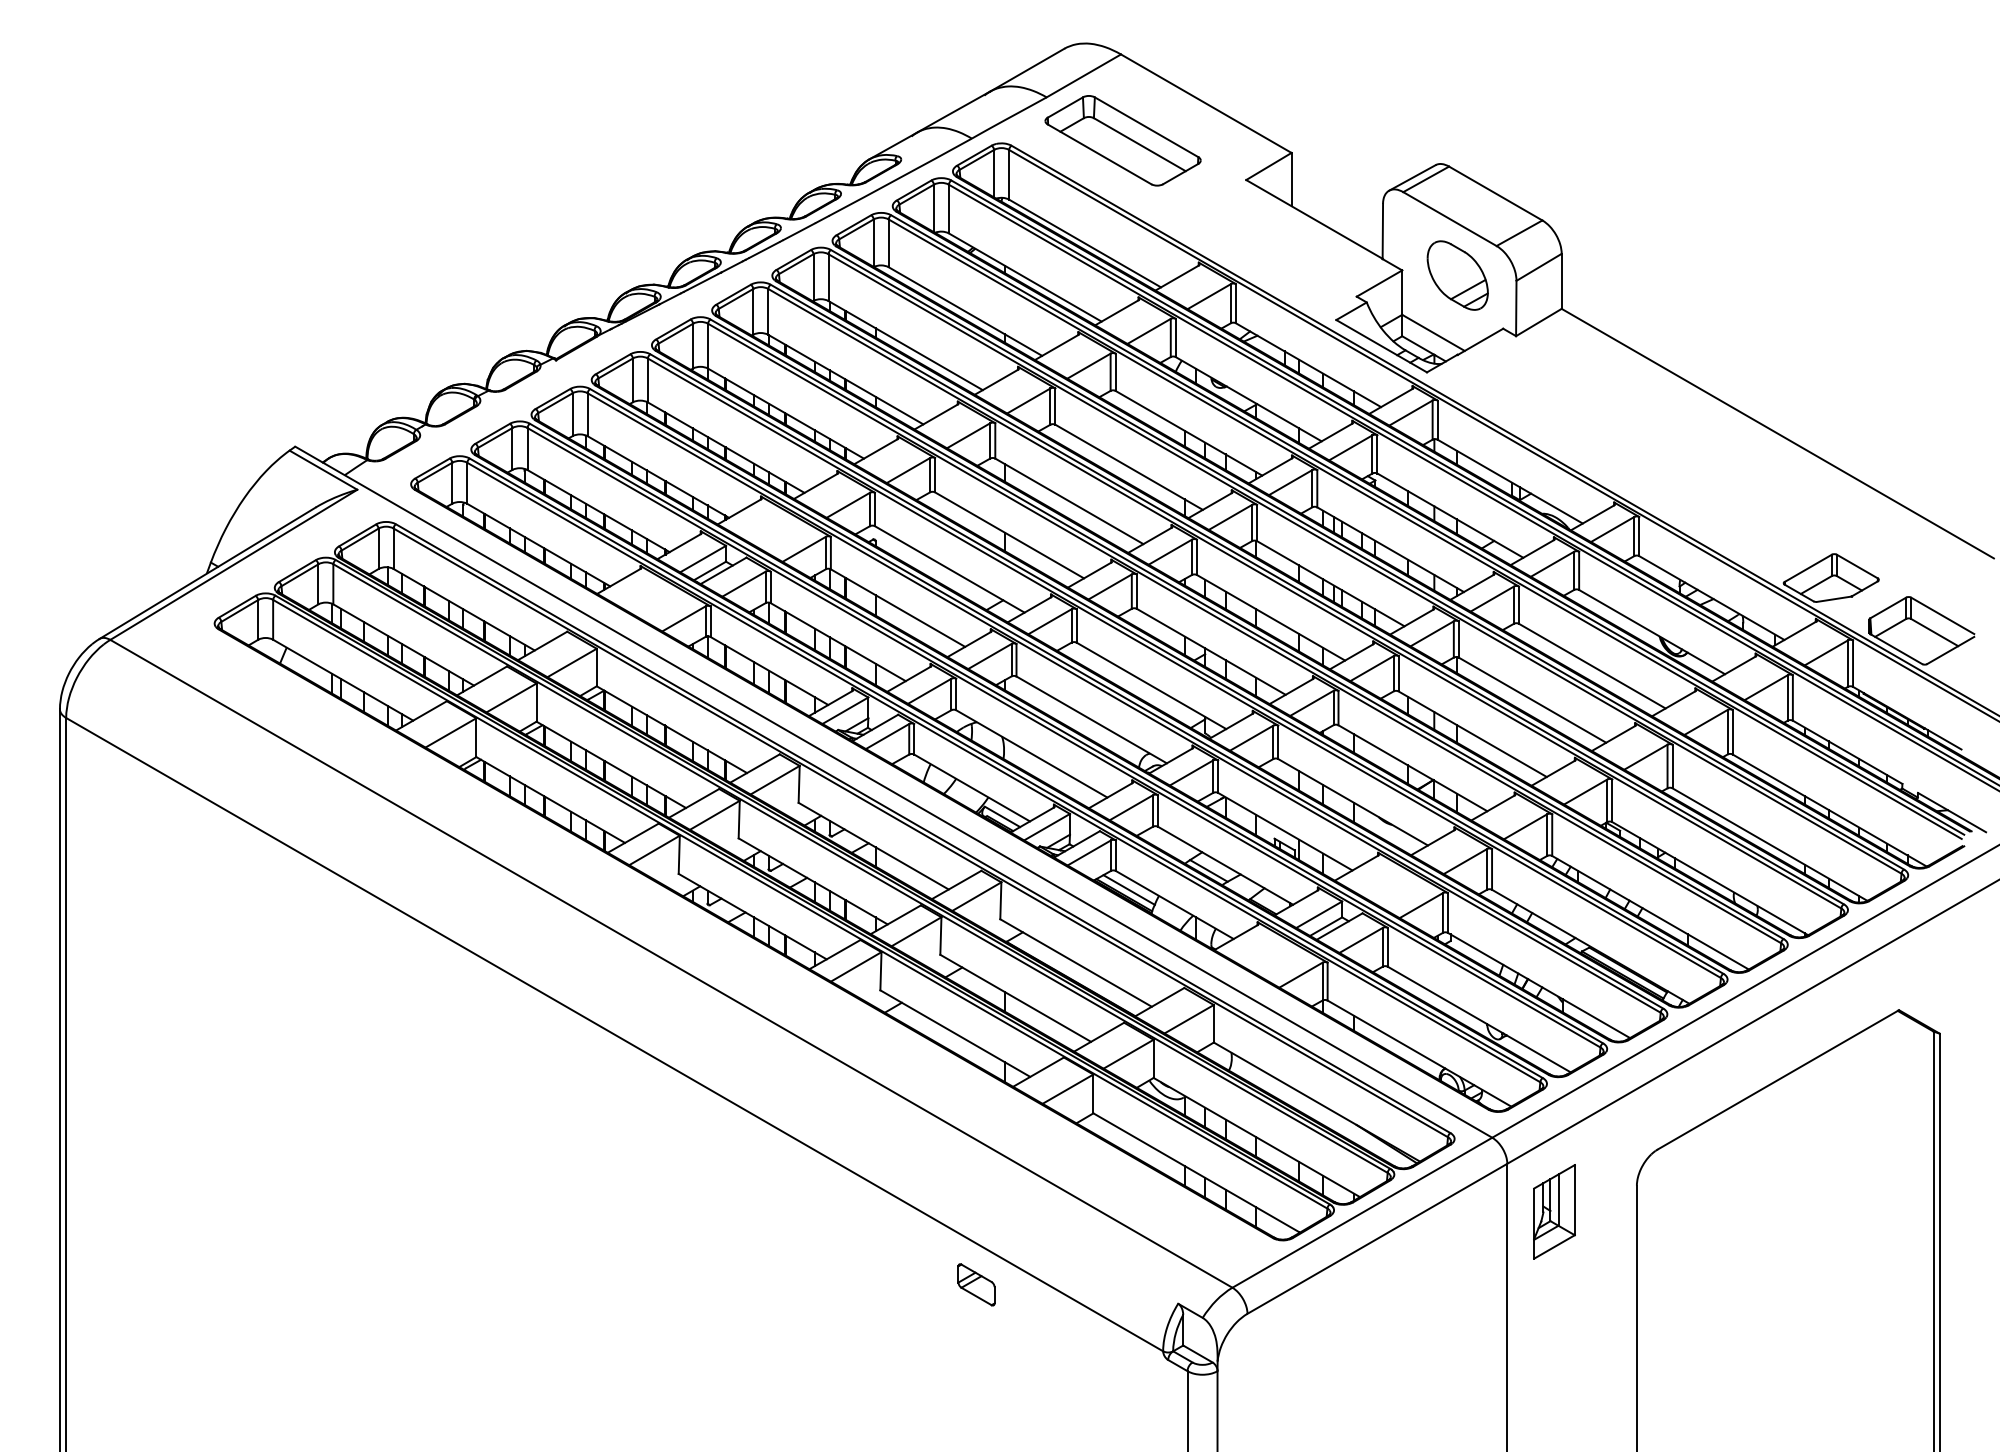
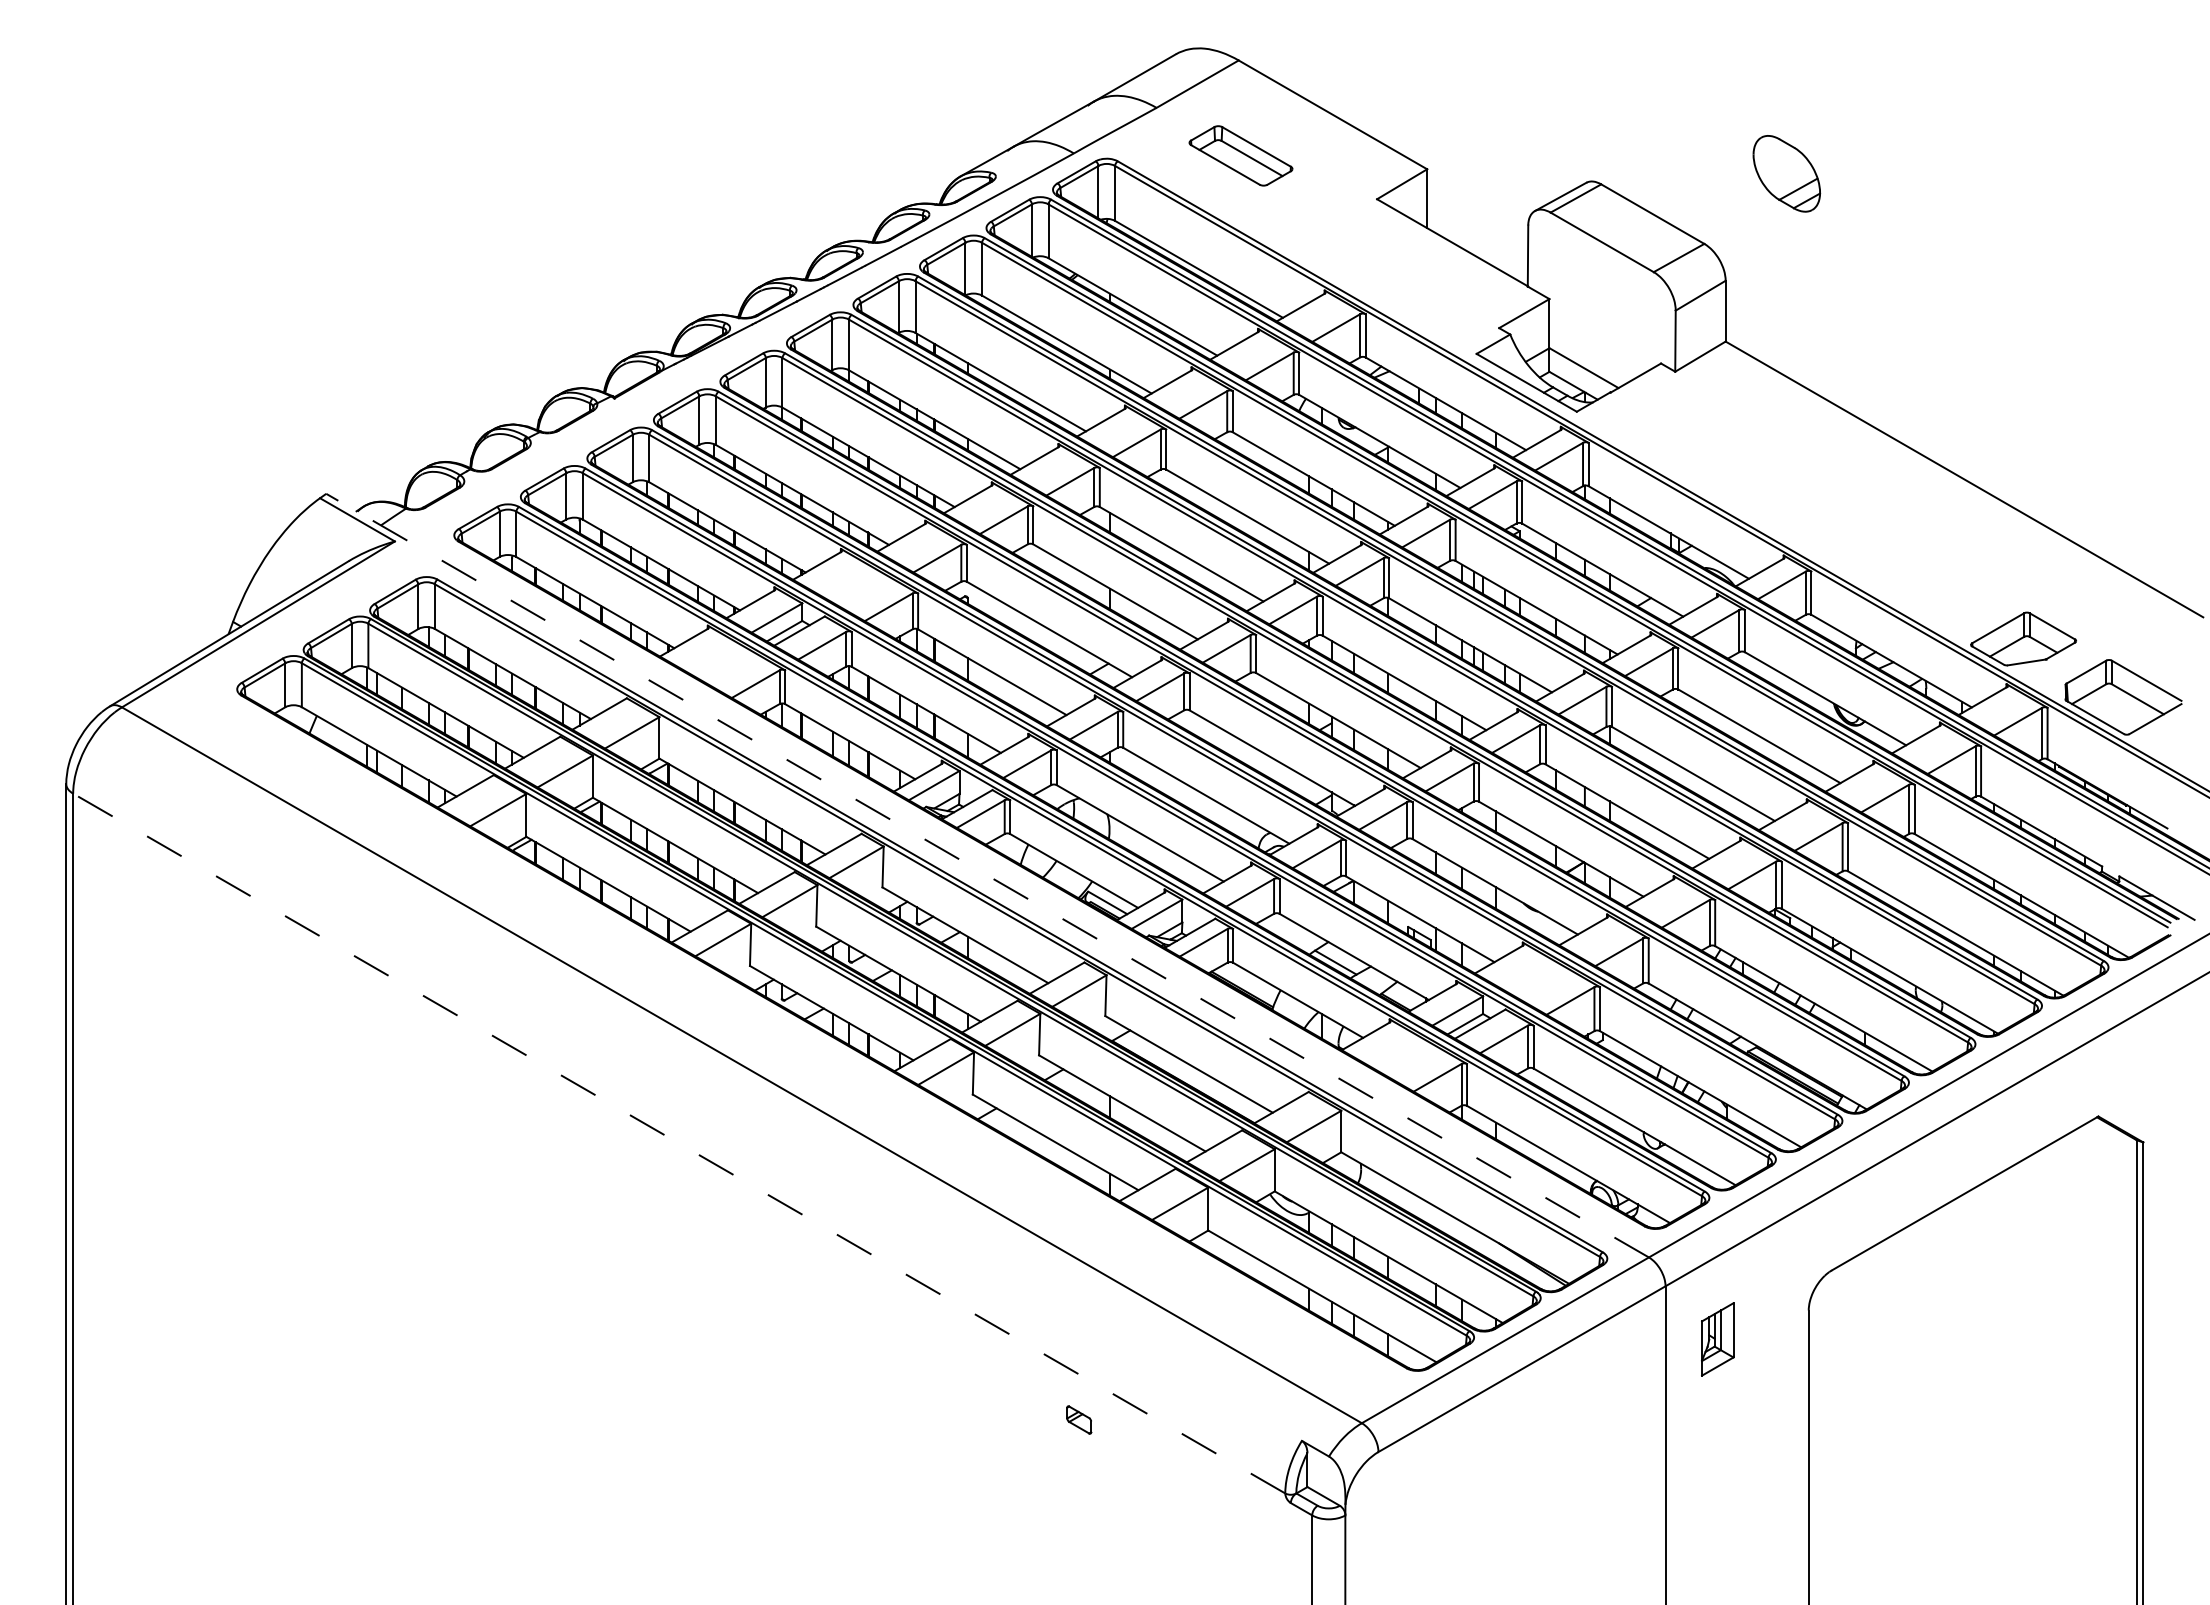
part: (1122, 140) -> (1240, 155), size x0.6
part: (1457, 275) -> (1786, 173), moved
line: (893, 792) -> (987, 875), solid -> dashed
line: (1128, 889) -> (1247, 983), removed
line: (614, 1034) -> (679, 1143), solid -> dashed
part: (1554, 1211) -> (1717, 1339), size x0.7
part: (976, 1284) -> (1079, 1419), size x0.6

